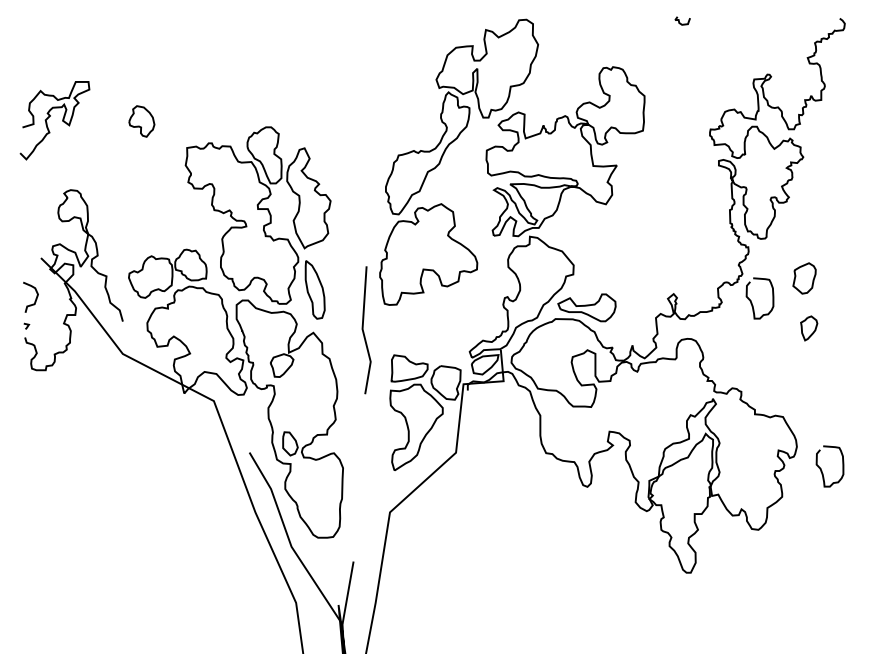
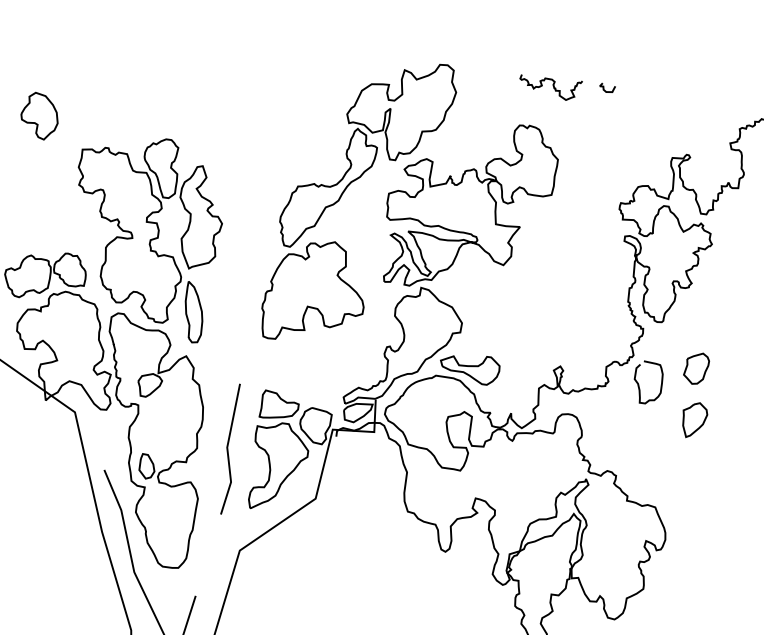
curve: (629, 25) -> (552, 85), added
part: (141, 121) -> (39, 116), size x1.43
part: (808, 328) -> (693, 420), size x1.43
line: (364, 331) -> (228, 450), moved
curve: (822, 470) -> (688, 567), removed

